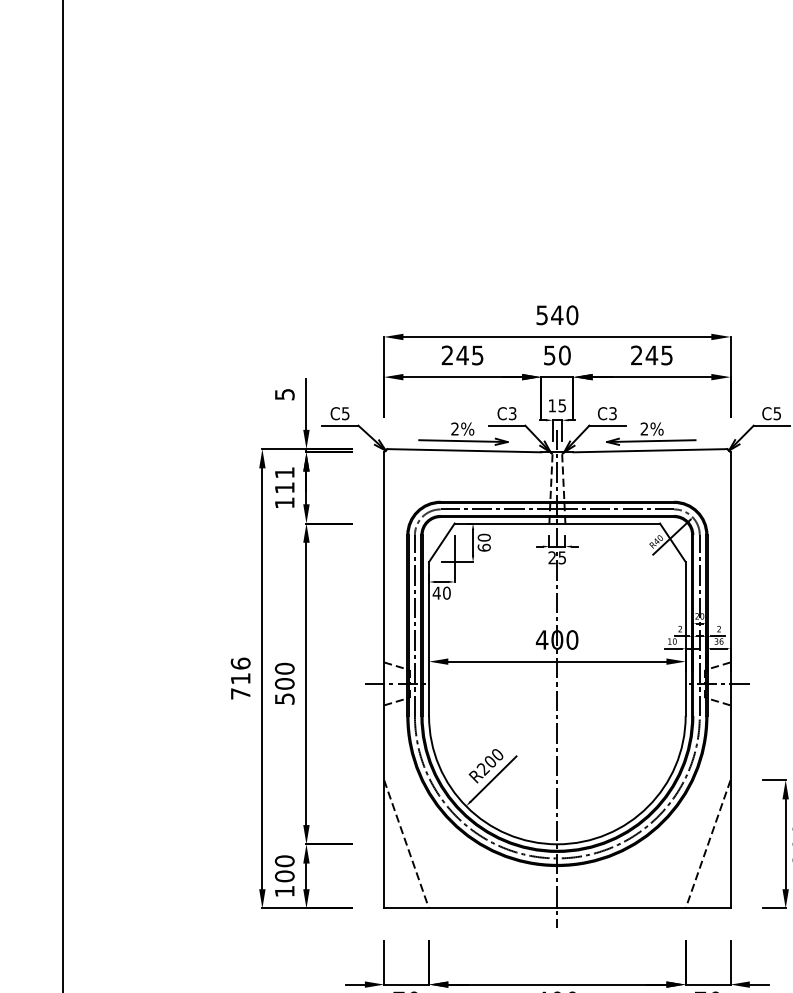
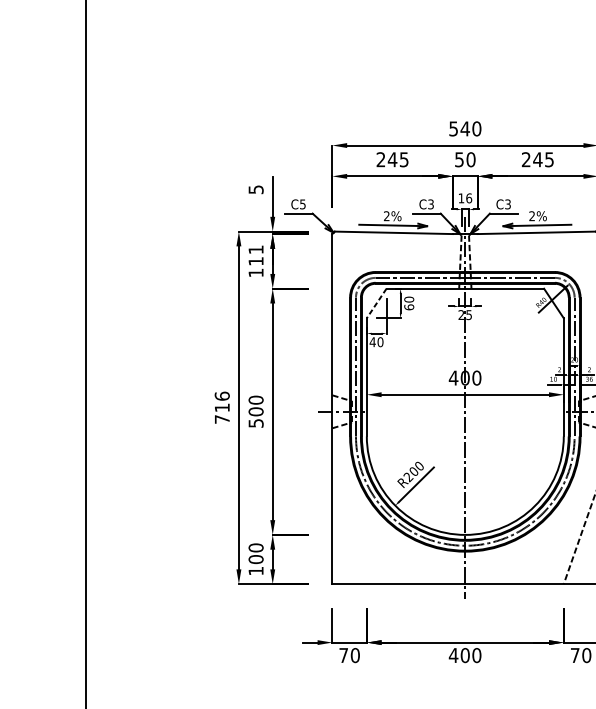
text: (562, 405) -> (469, 198), 15 -> 16
line: (441, 543) -> (376, 304), solid -> dashed
line: (406, 844) -> (349, 535), removed

